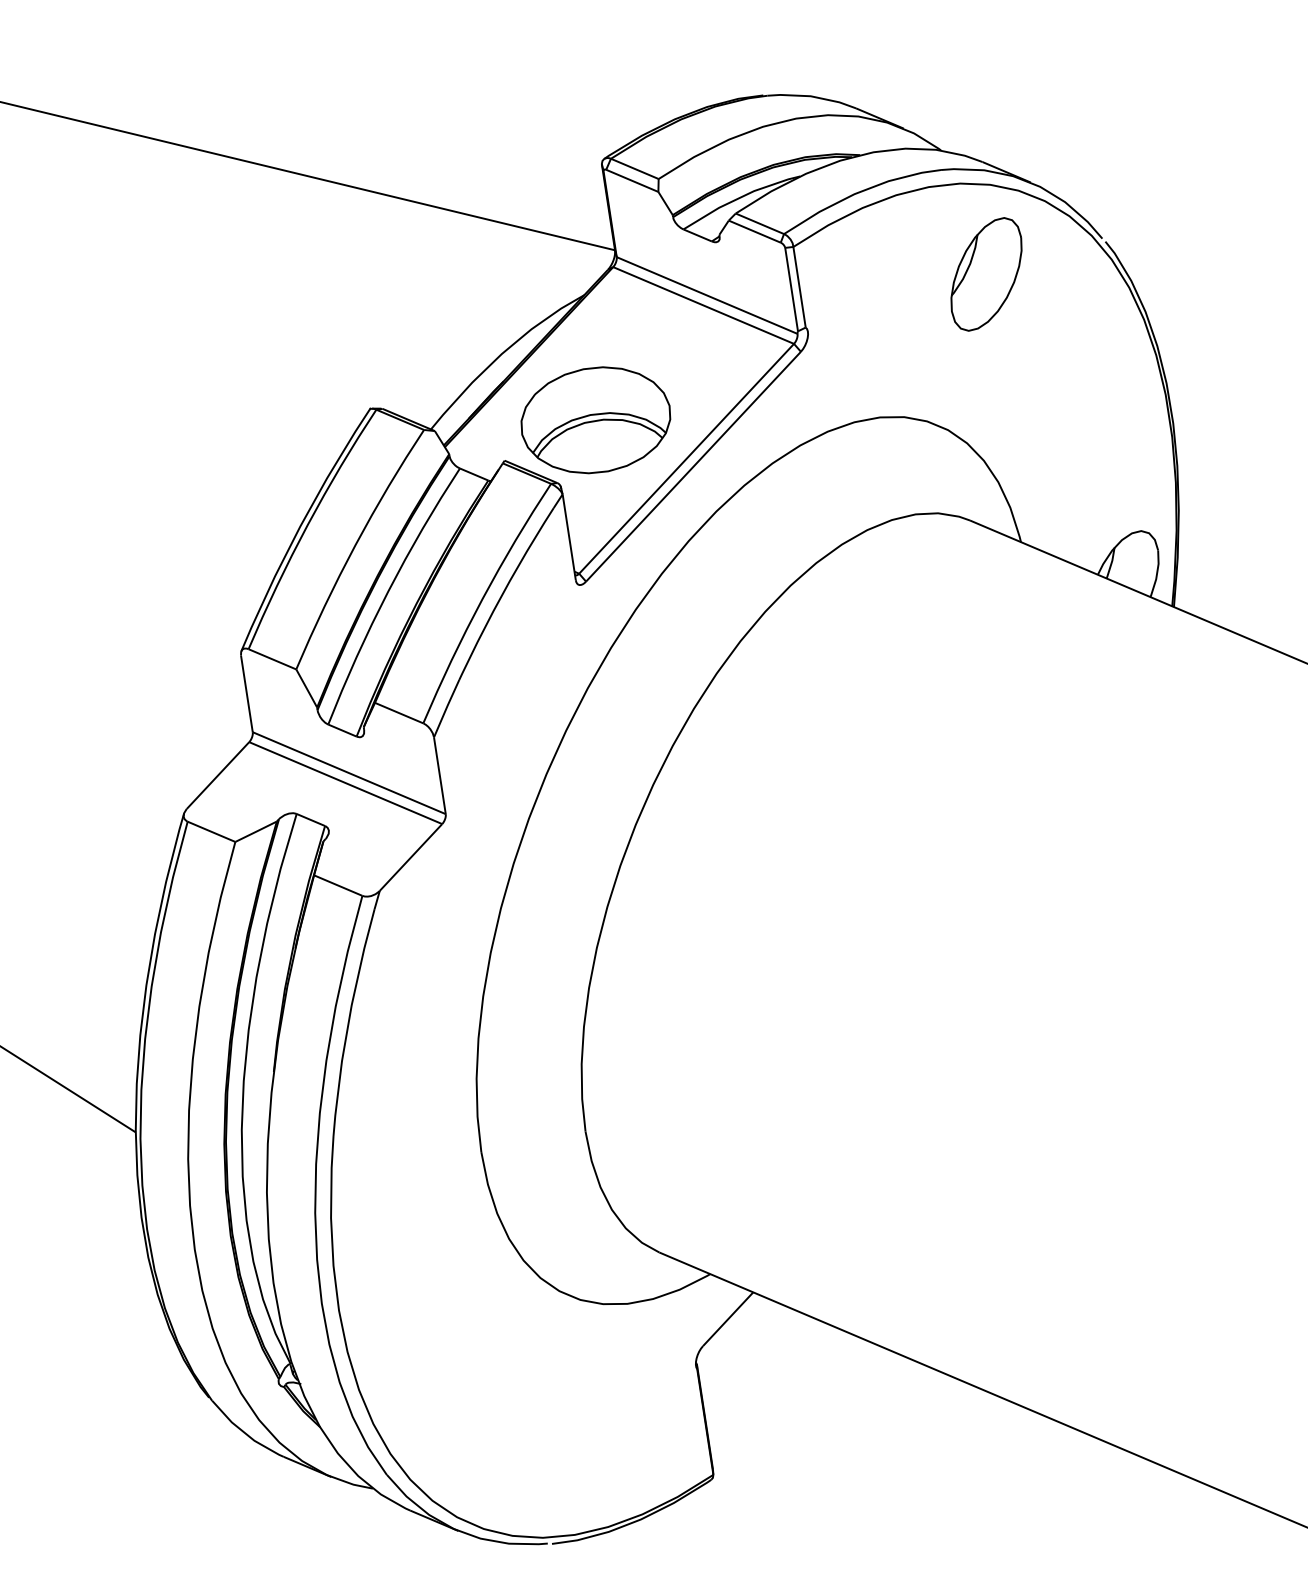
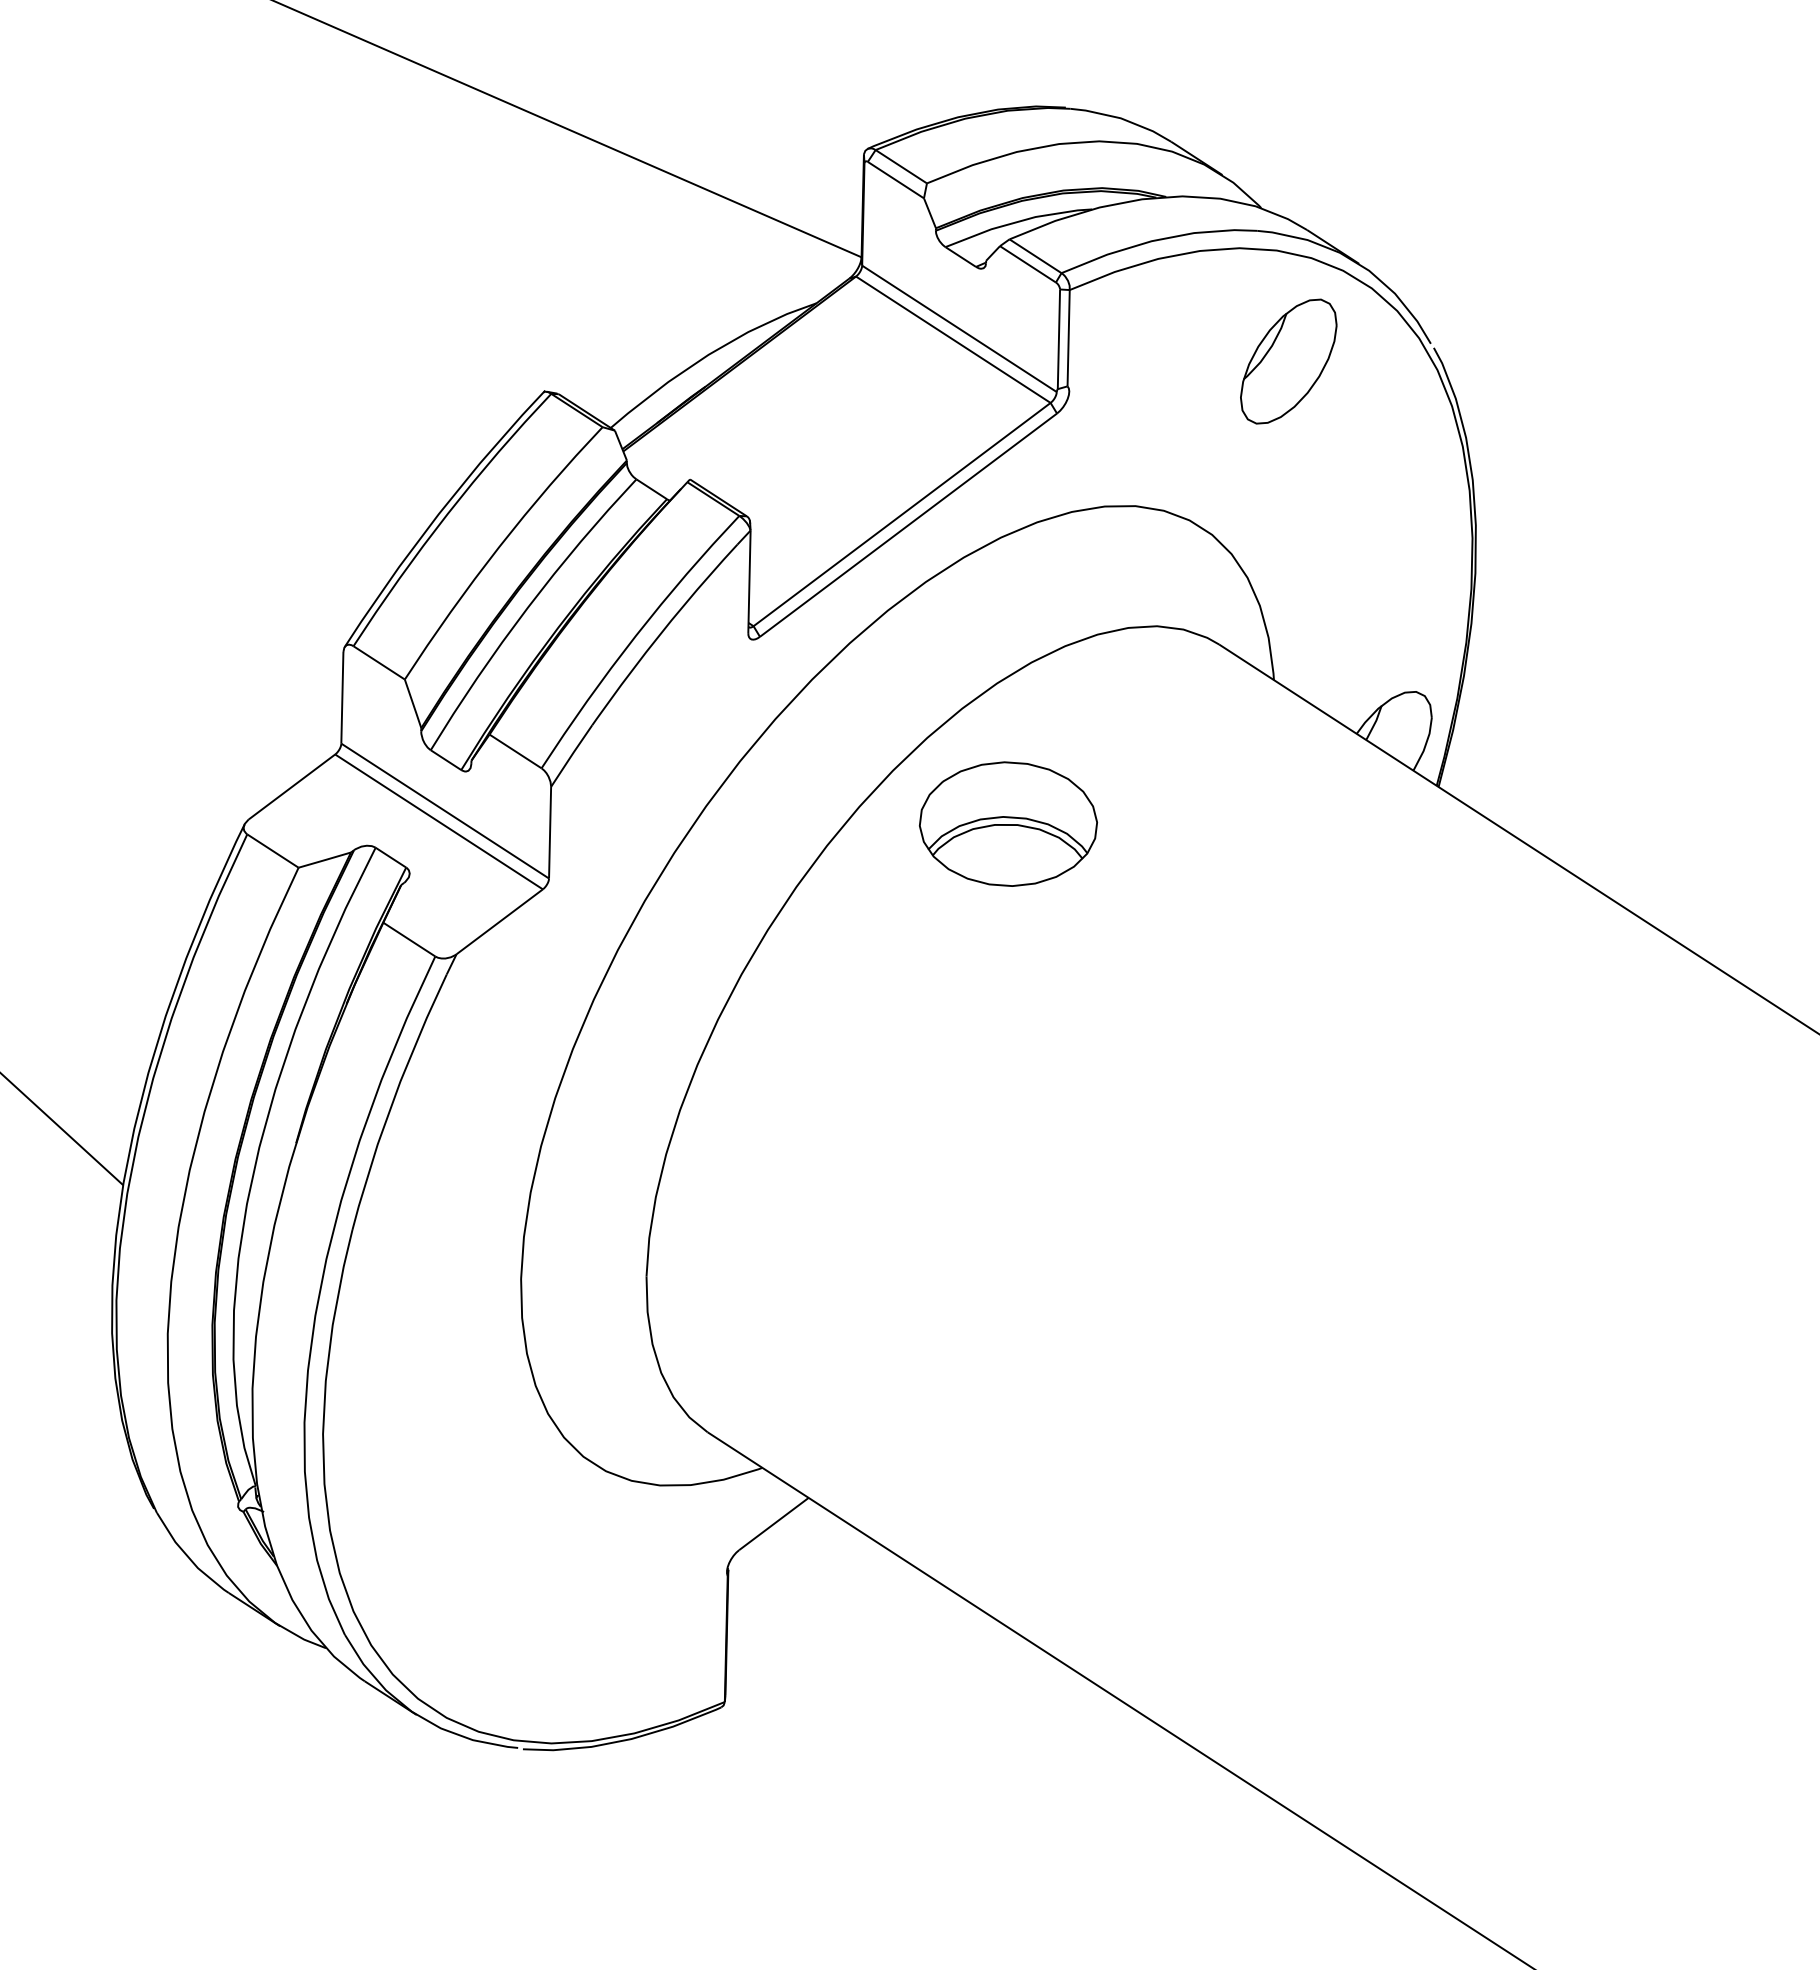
part: (595, 419) -> (1008, 823), moved

